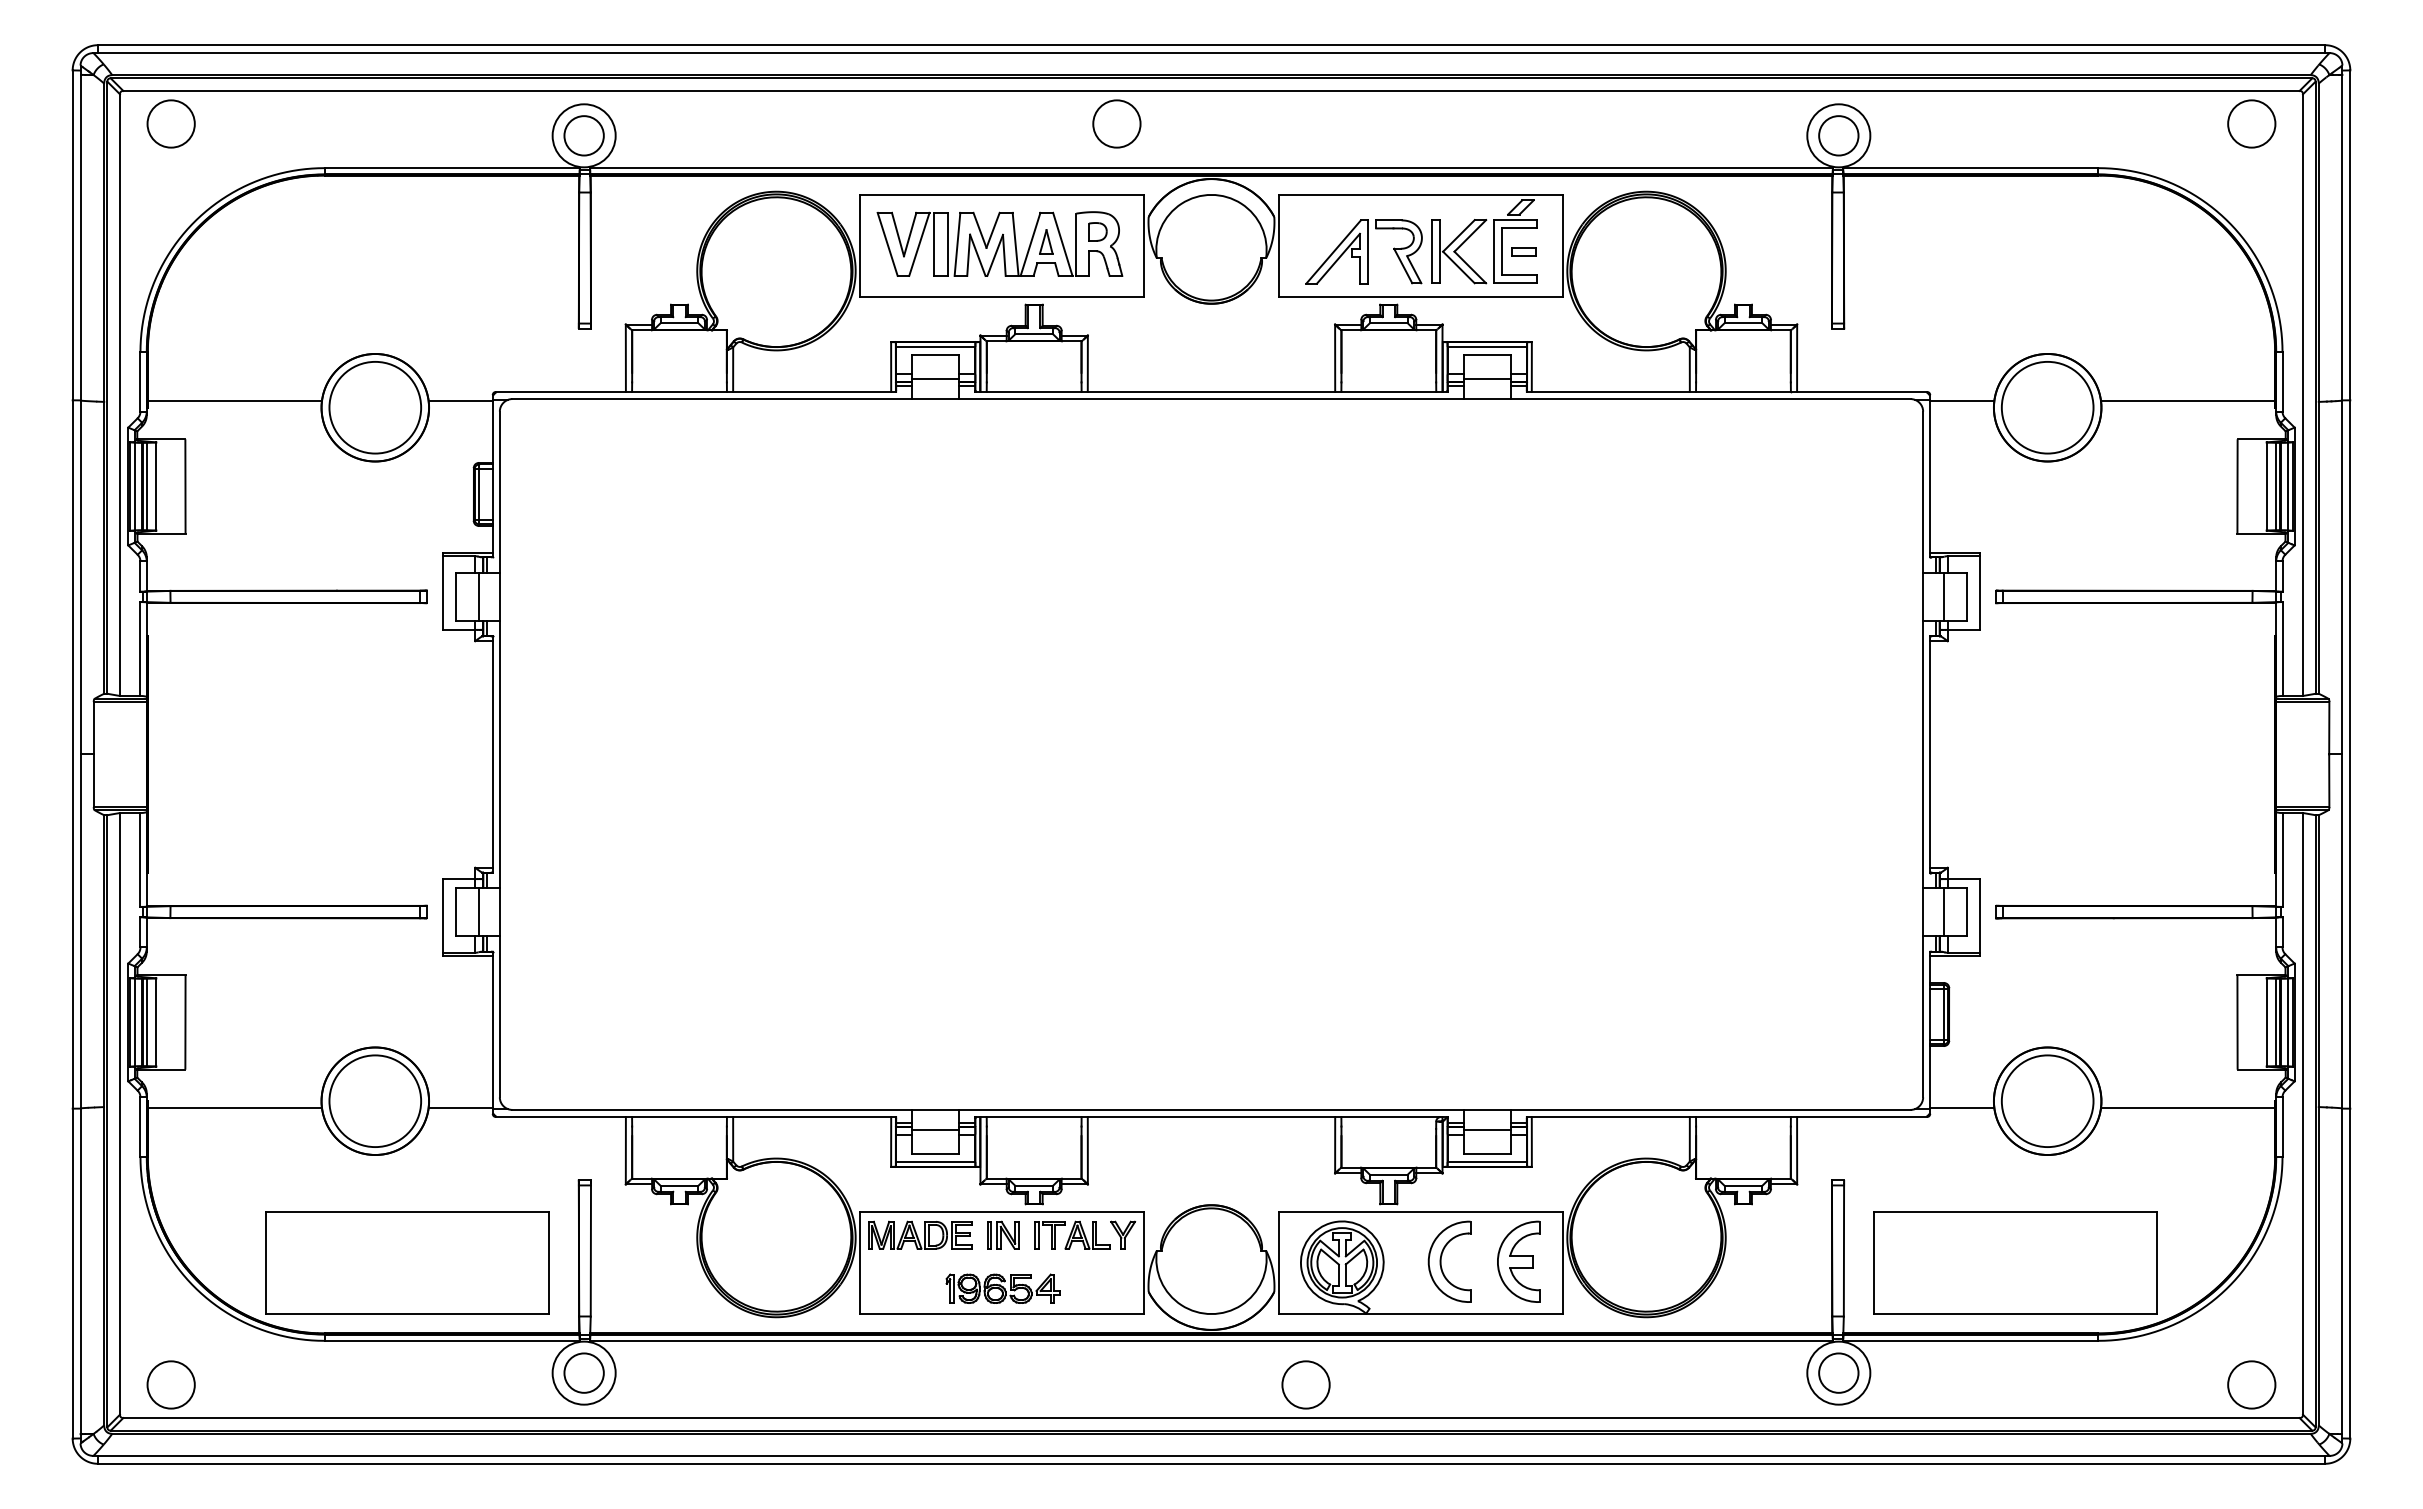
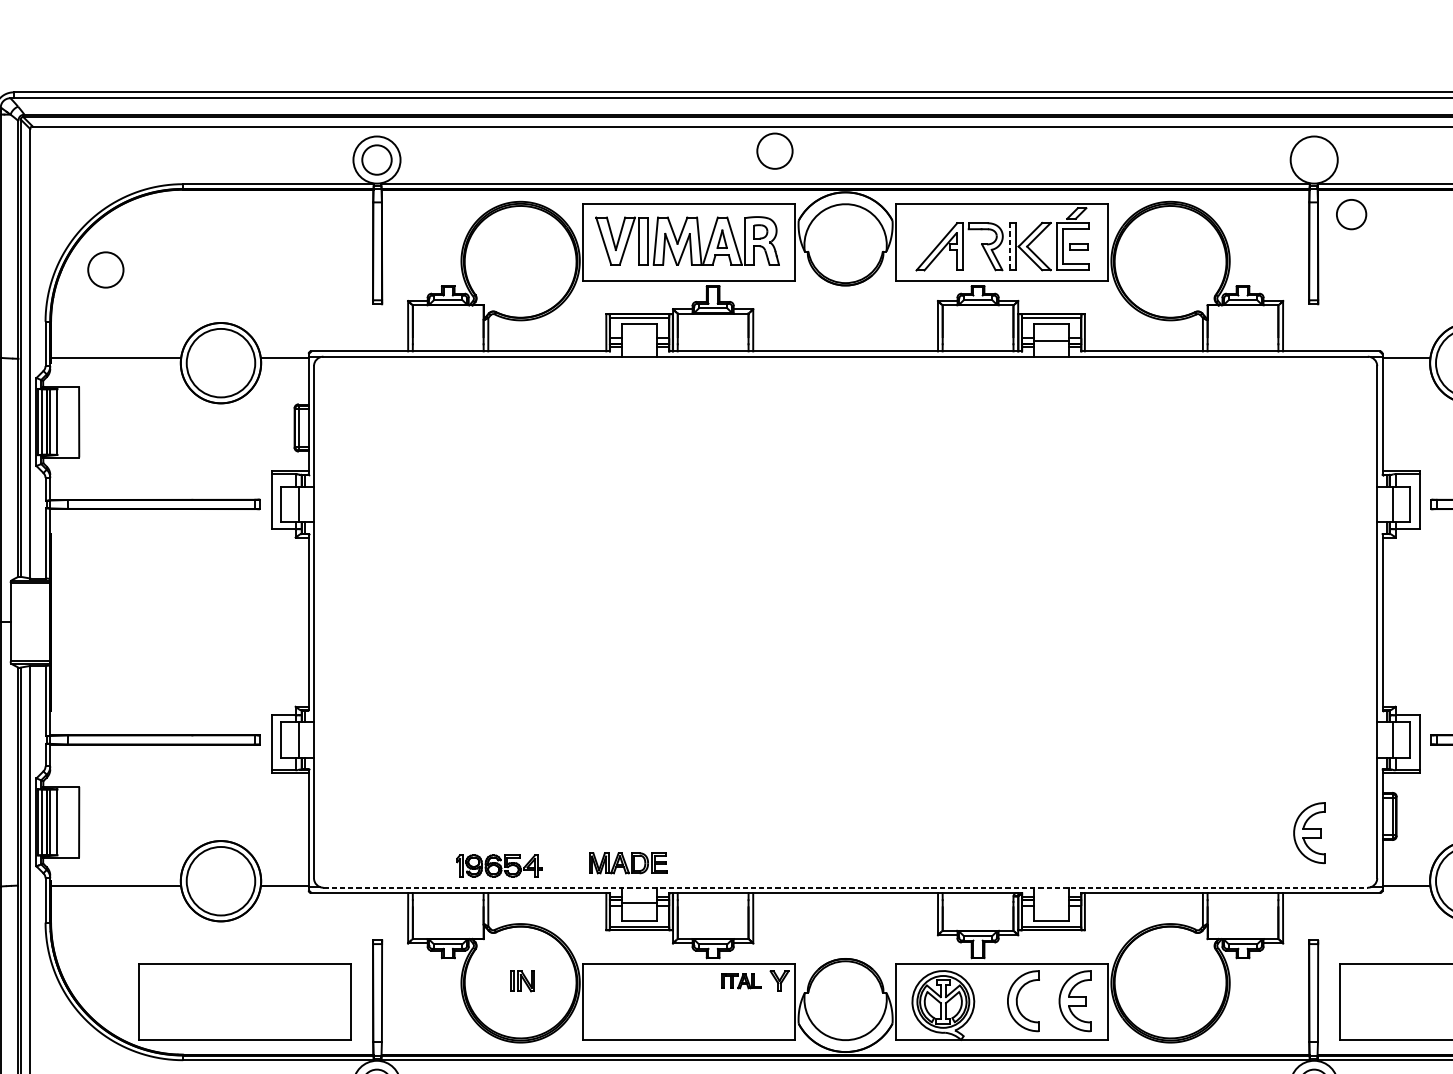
circle: (170, 123) -> (105, 269), moved
circle: (1838, 135) -> (1351, 214), moved
line: (1431, 251) -> (1009, 246), solid -> dashed
line: (935, 378) -> (639, 341), removed
part: (1832, 1036) -> (1309, 832), added
line: (1211, 1109) -> (845, 887), solid -> dashed
line: (1486, 1130) -> (1051, 903), removed
part: (920, 1234) -> (628, 862), moved
part: (1003, 1234) -> (522, 980), moved
part: (1072, 1234) -> (741, 980), size x0.7
part: (1002, 1288) -> (499, 865), moved

